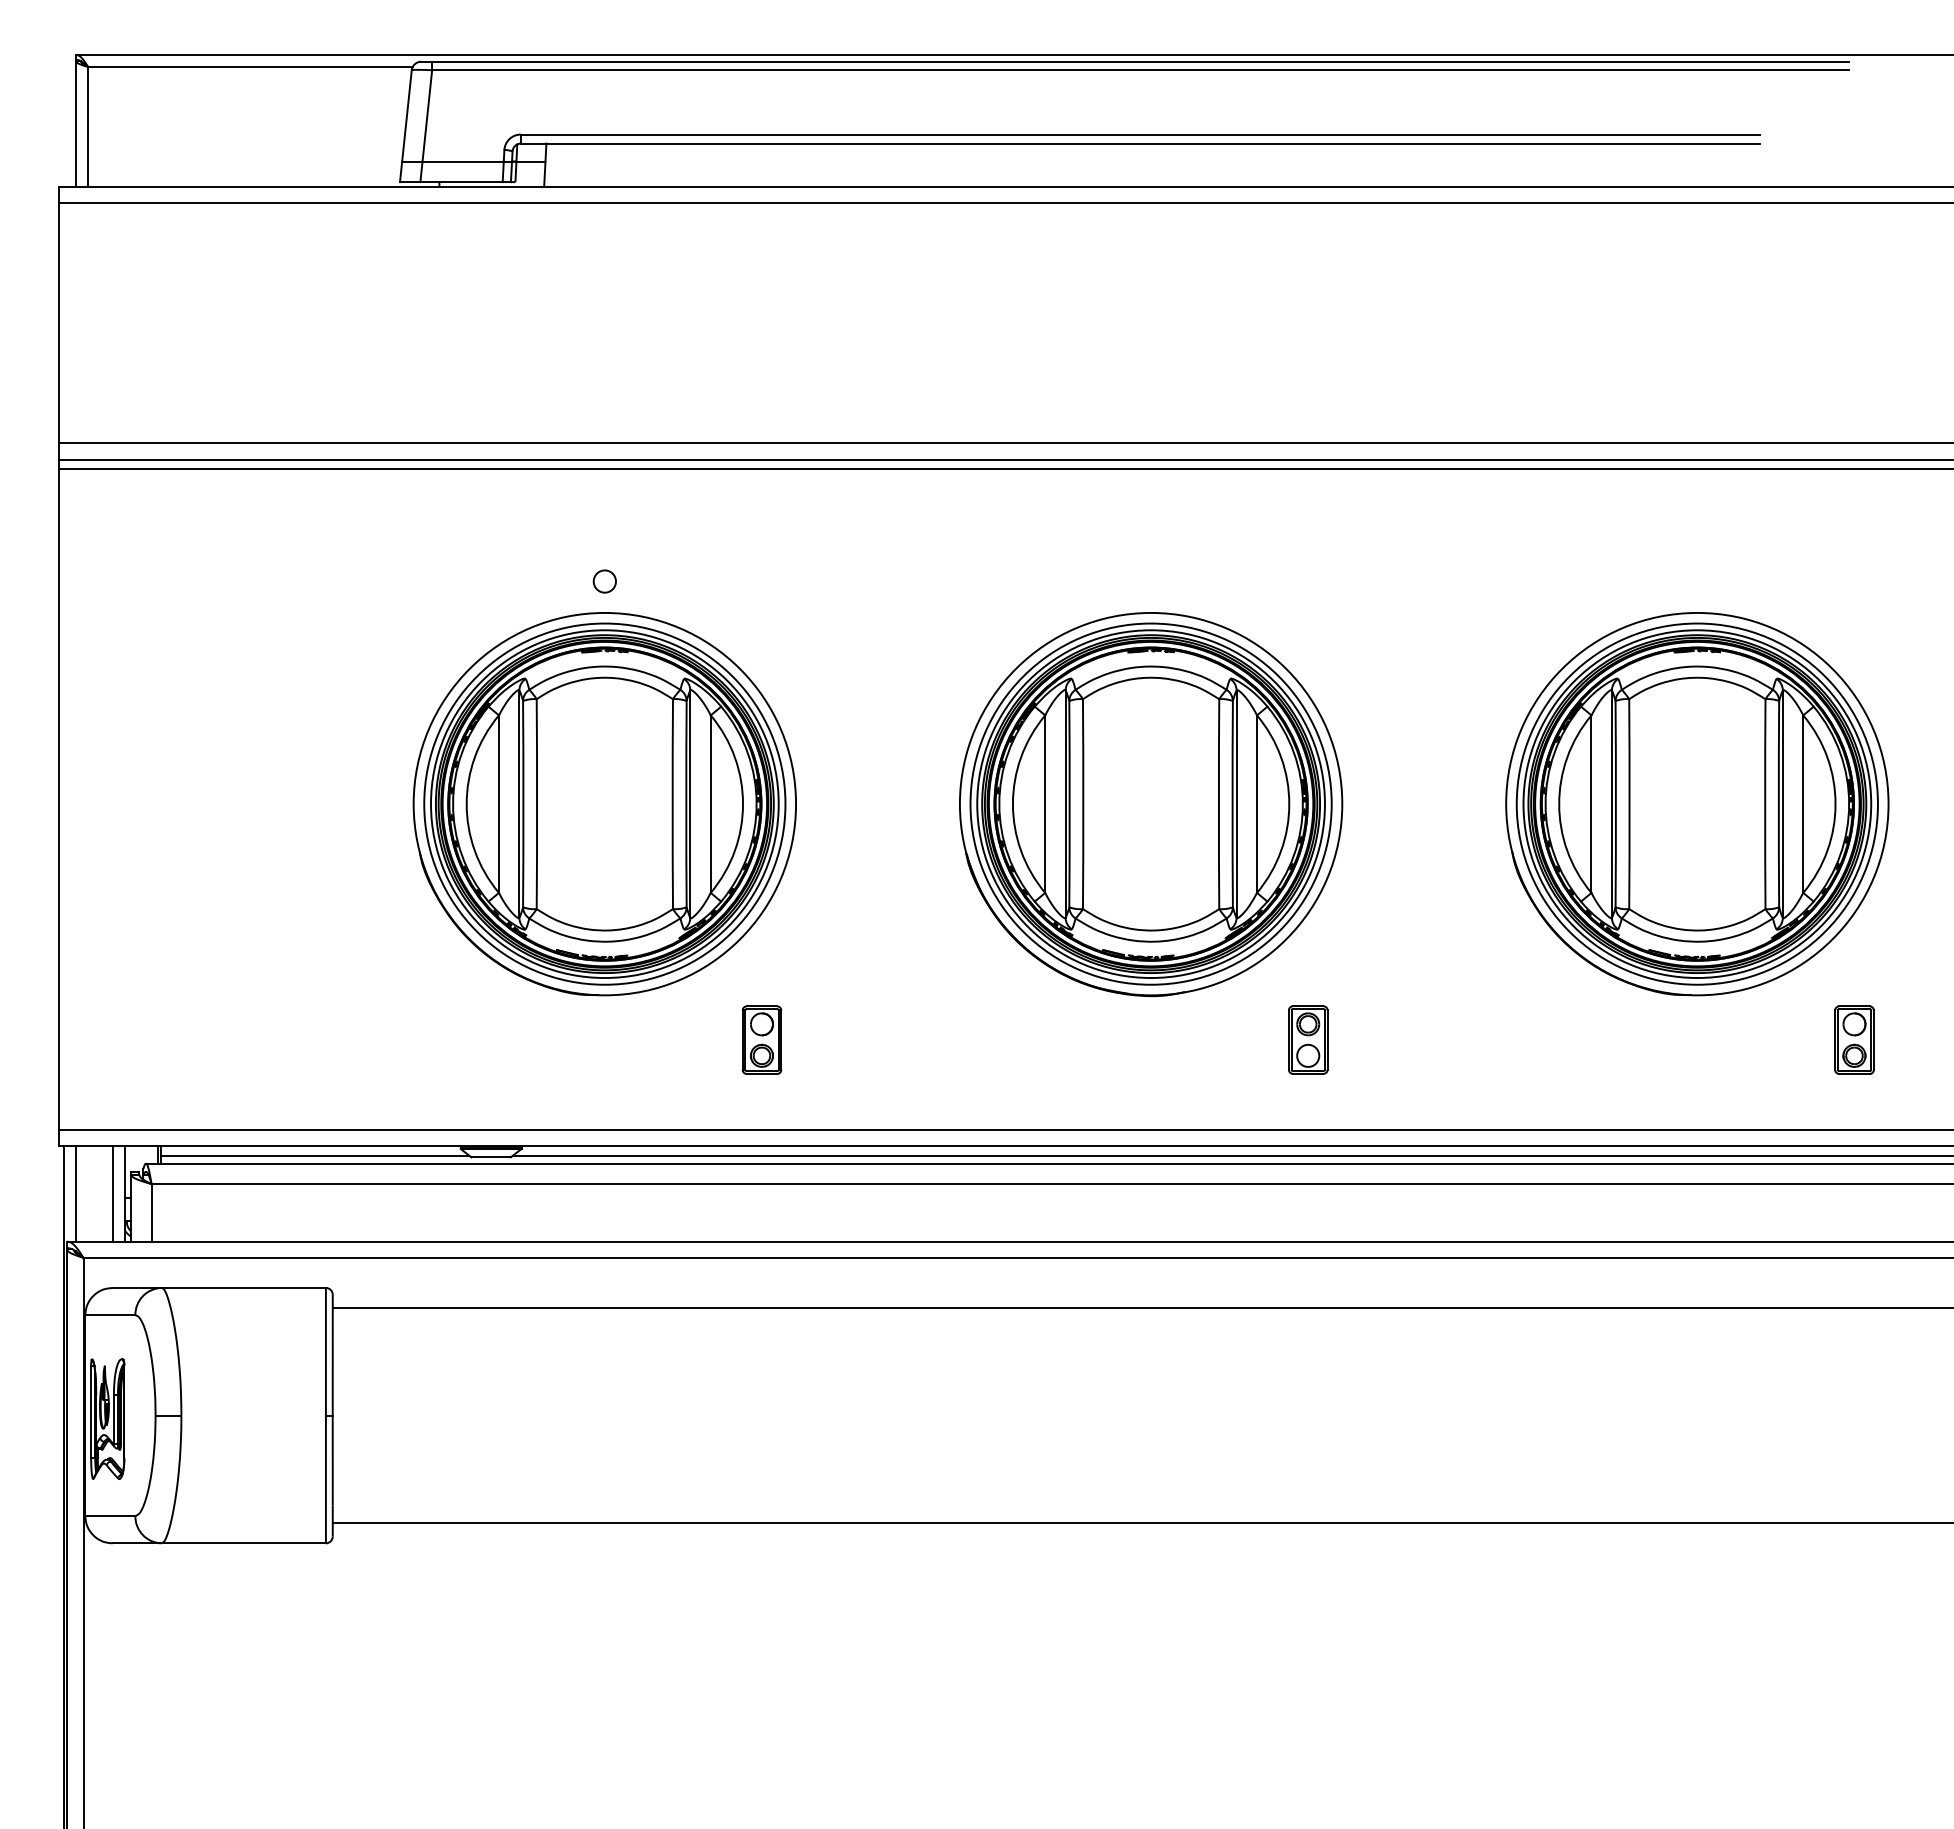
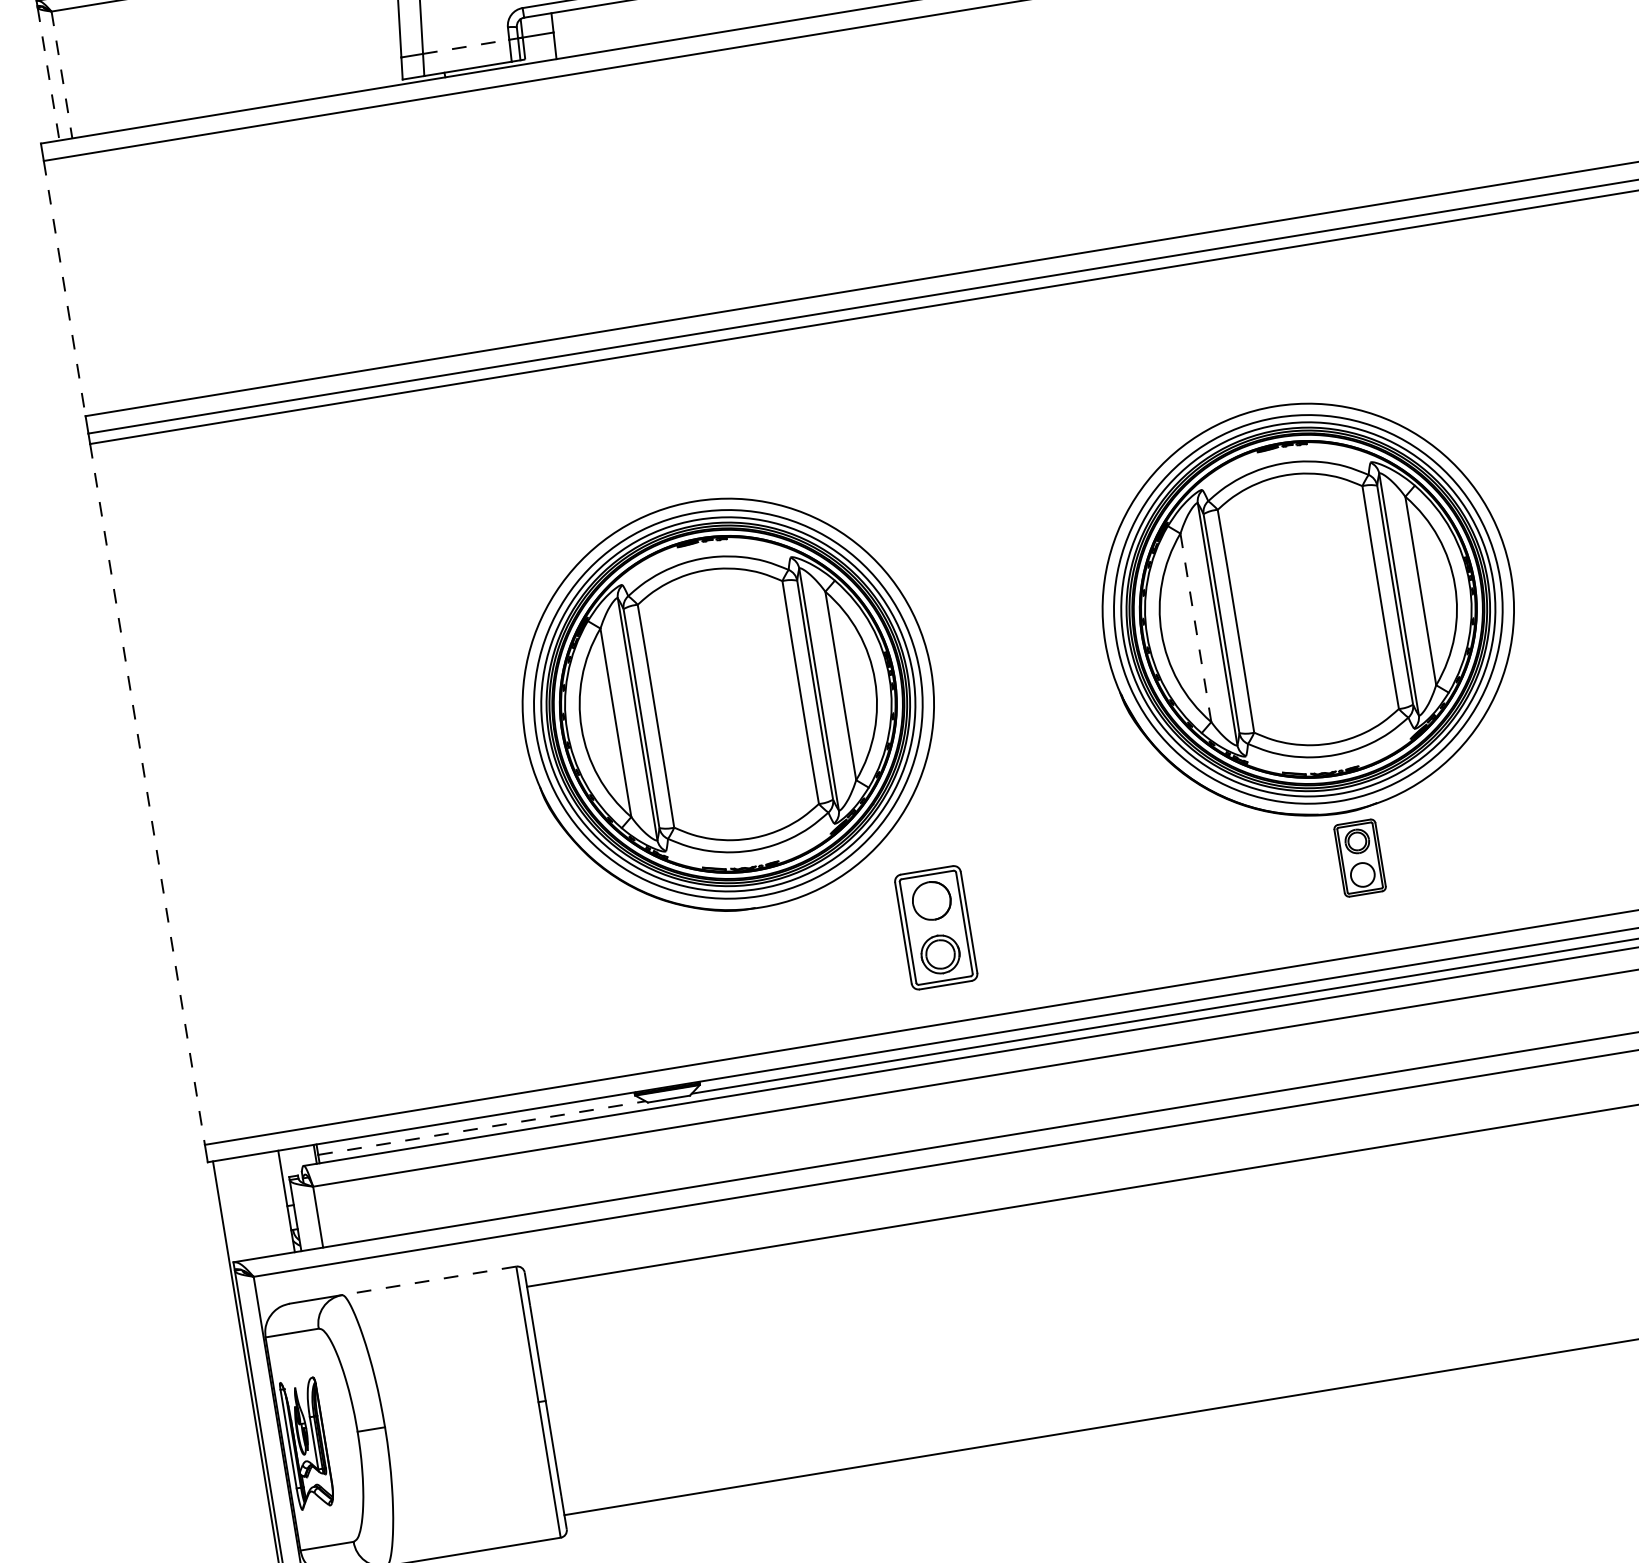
line: (76, 123) -> (49, 73), solid -> dashed
line: (88, 126) -> (62, 74), solid -> dashed
line: (463, 161) -> (466, 46), solid -> dashed
line: (58, 323) -> (64, 289), solid -> dashed
circle: (604, 581) -> (689, 468), removed
line: (58, 800) -> (147, 795), solid -> dashed
line: (1045, 804) -> (1196, 628), solid -> dashed
part: (761, 1039) -> (935, 927), size x1.6
part: (1308, 1039) -> (1360, 857), moved
line: (315, 1155) -> (482, 1127), solid -> dashed
line: (75, 1193) -> (233, 1209), removed
line: (112, 1193) -> (273, 1203), removed
line: (243, 1287) -> (428, 1280), solid -> dashed

